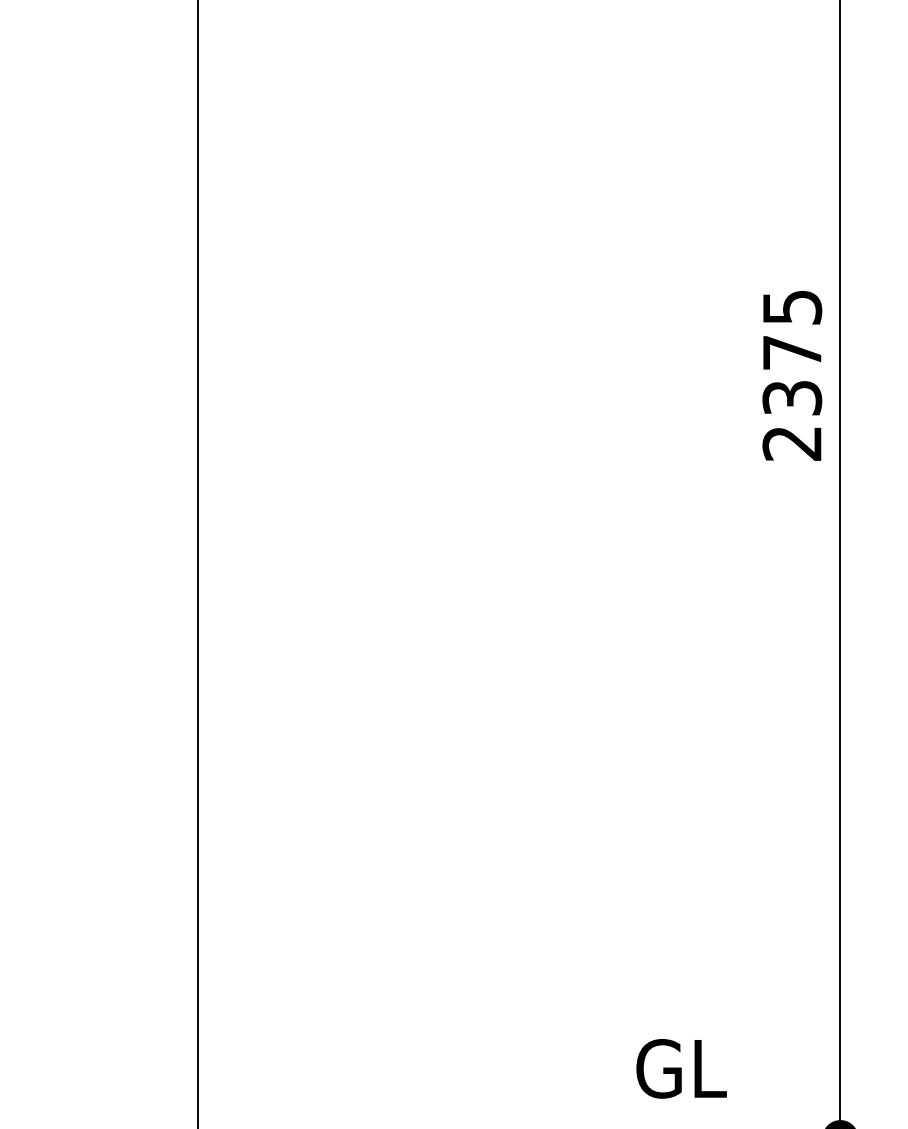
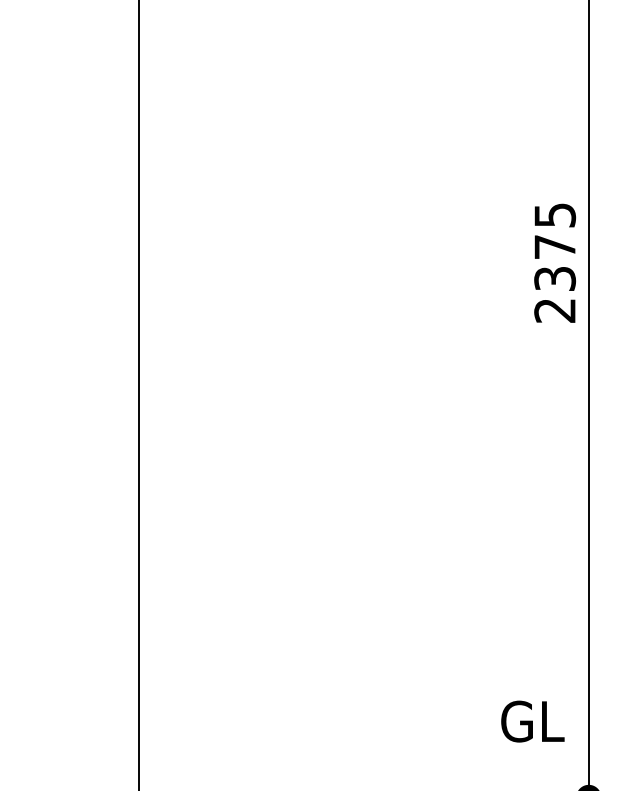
text: (681, 1068) -> (532, 721), moved

